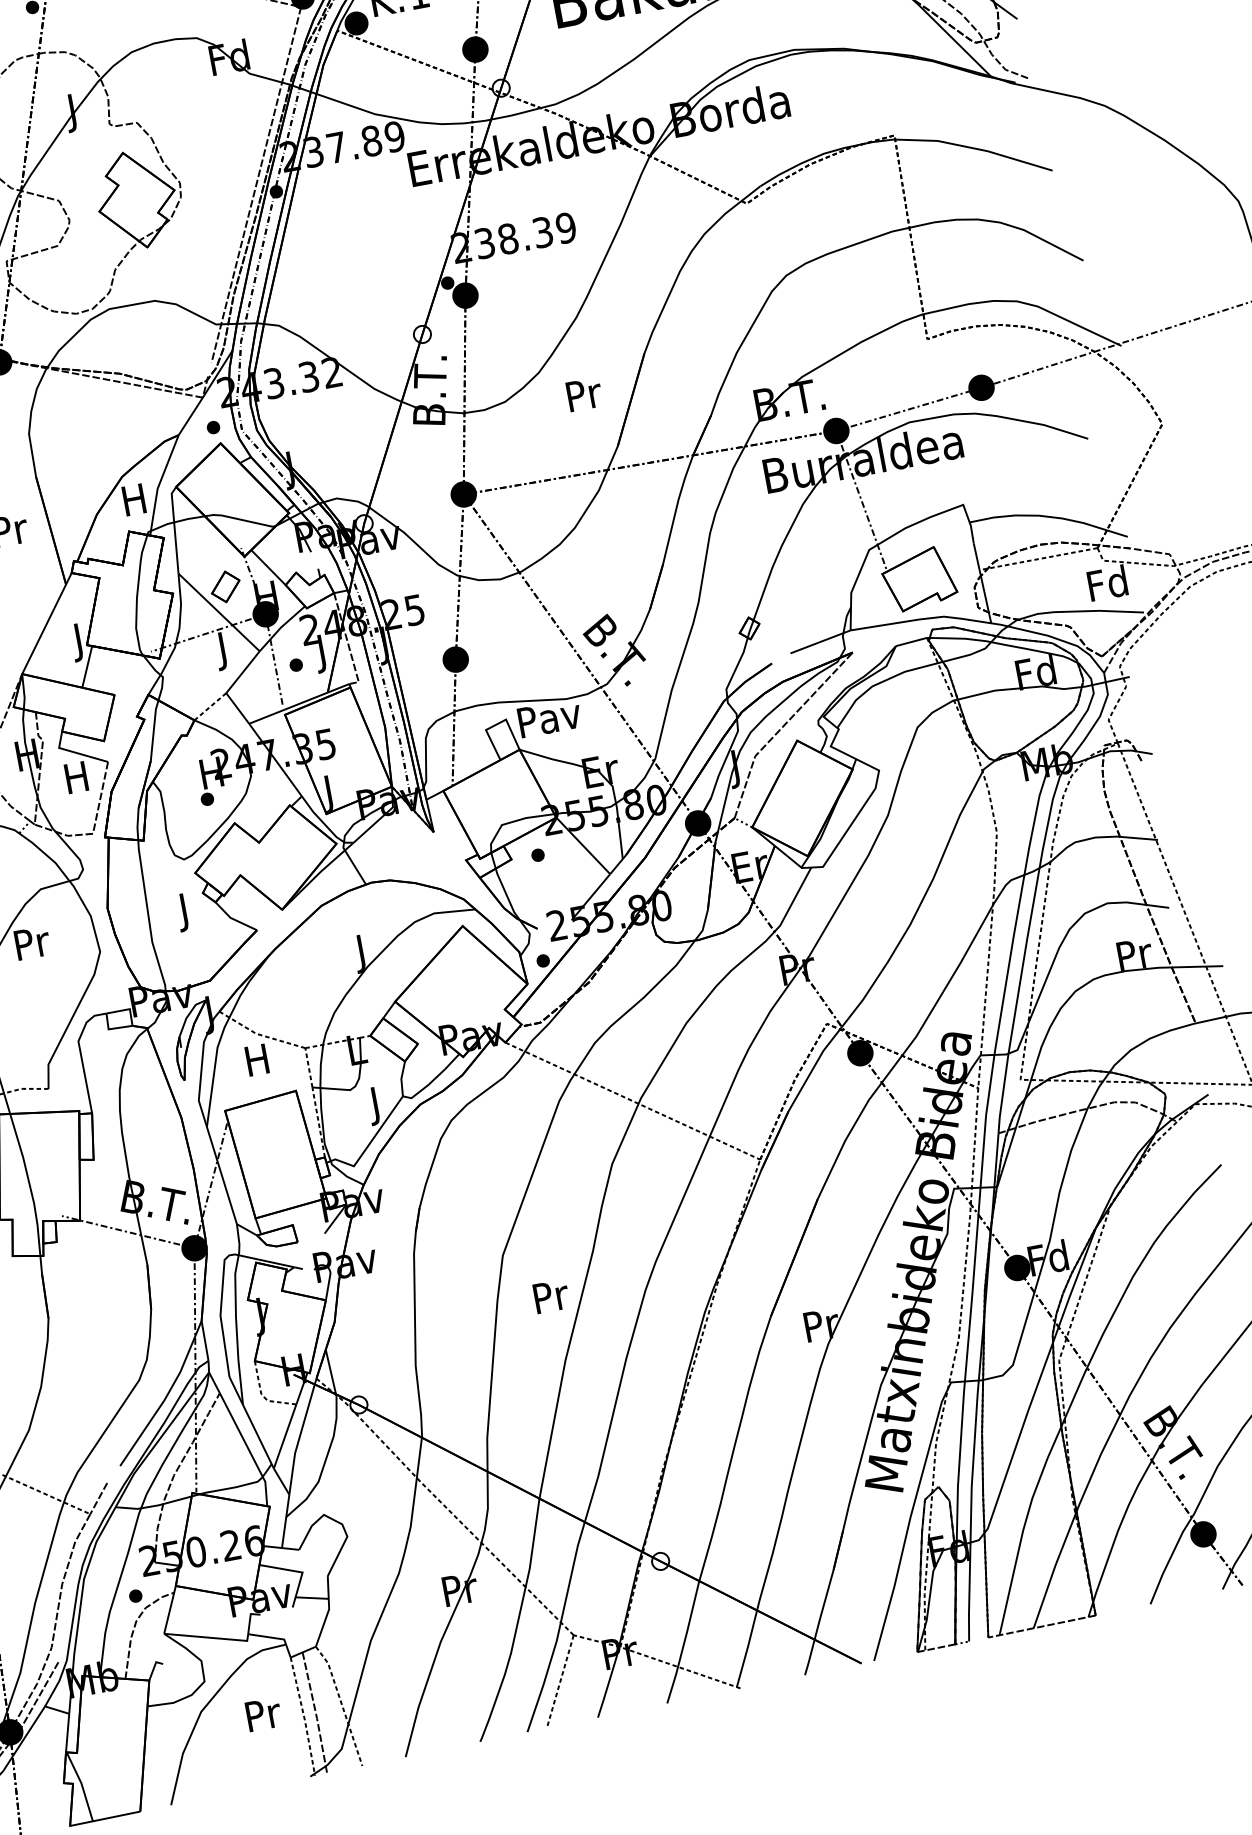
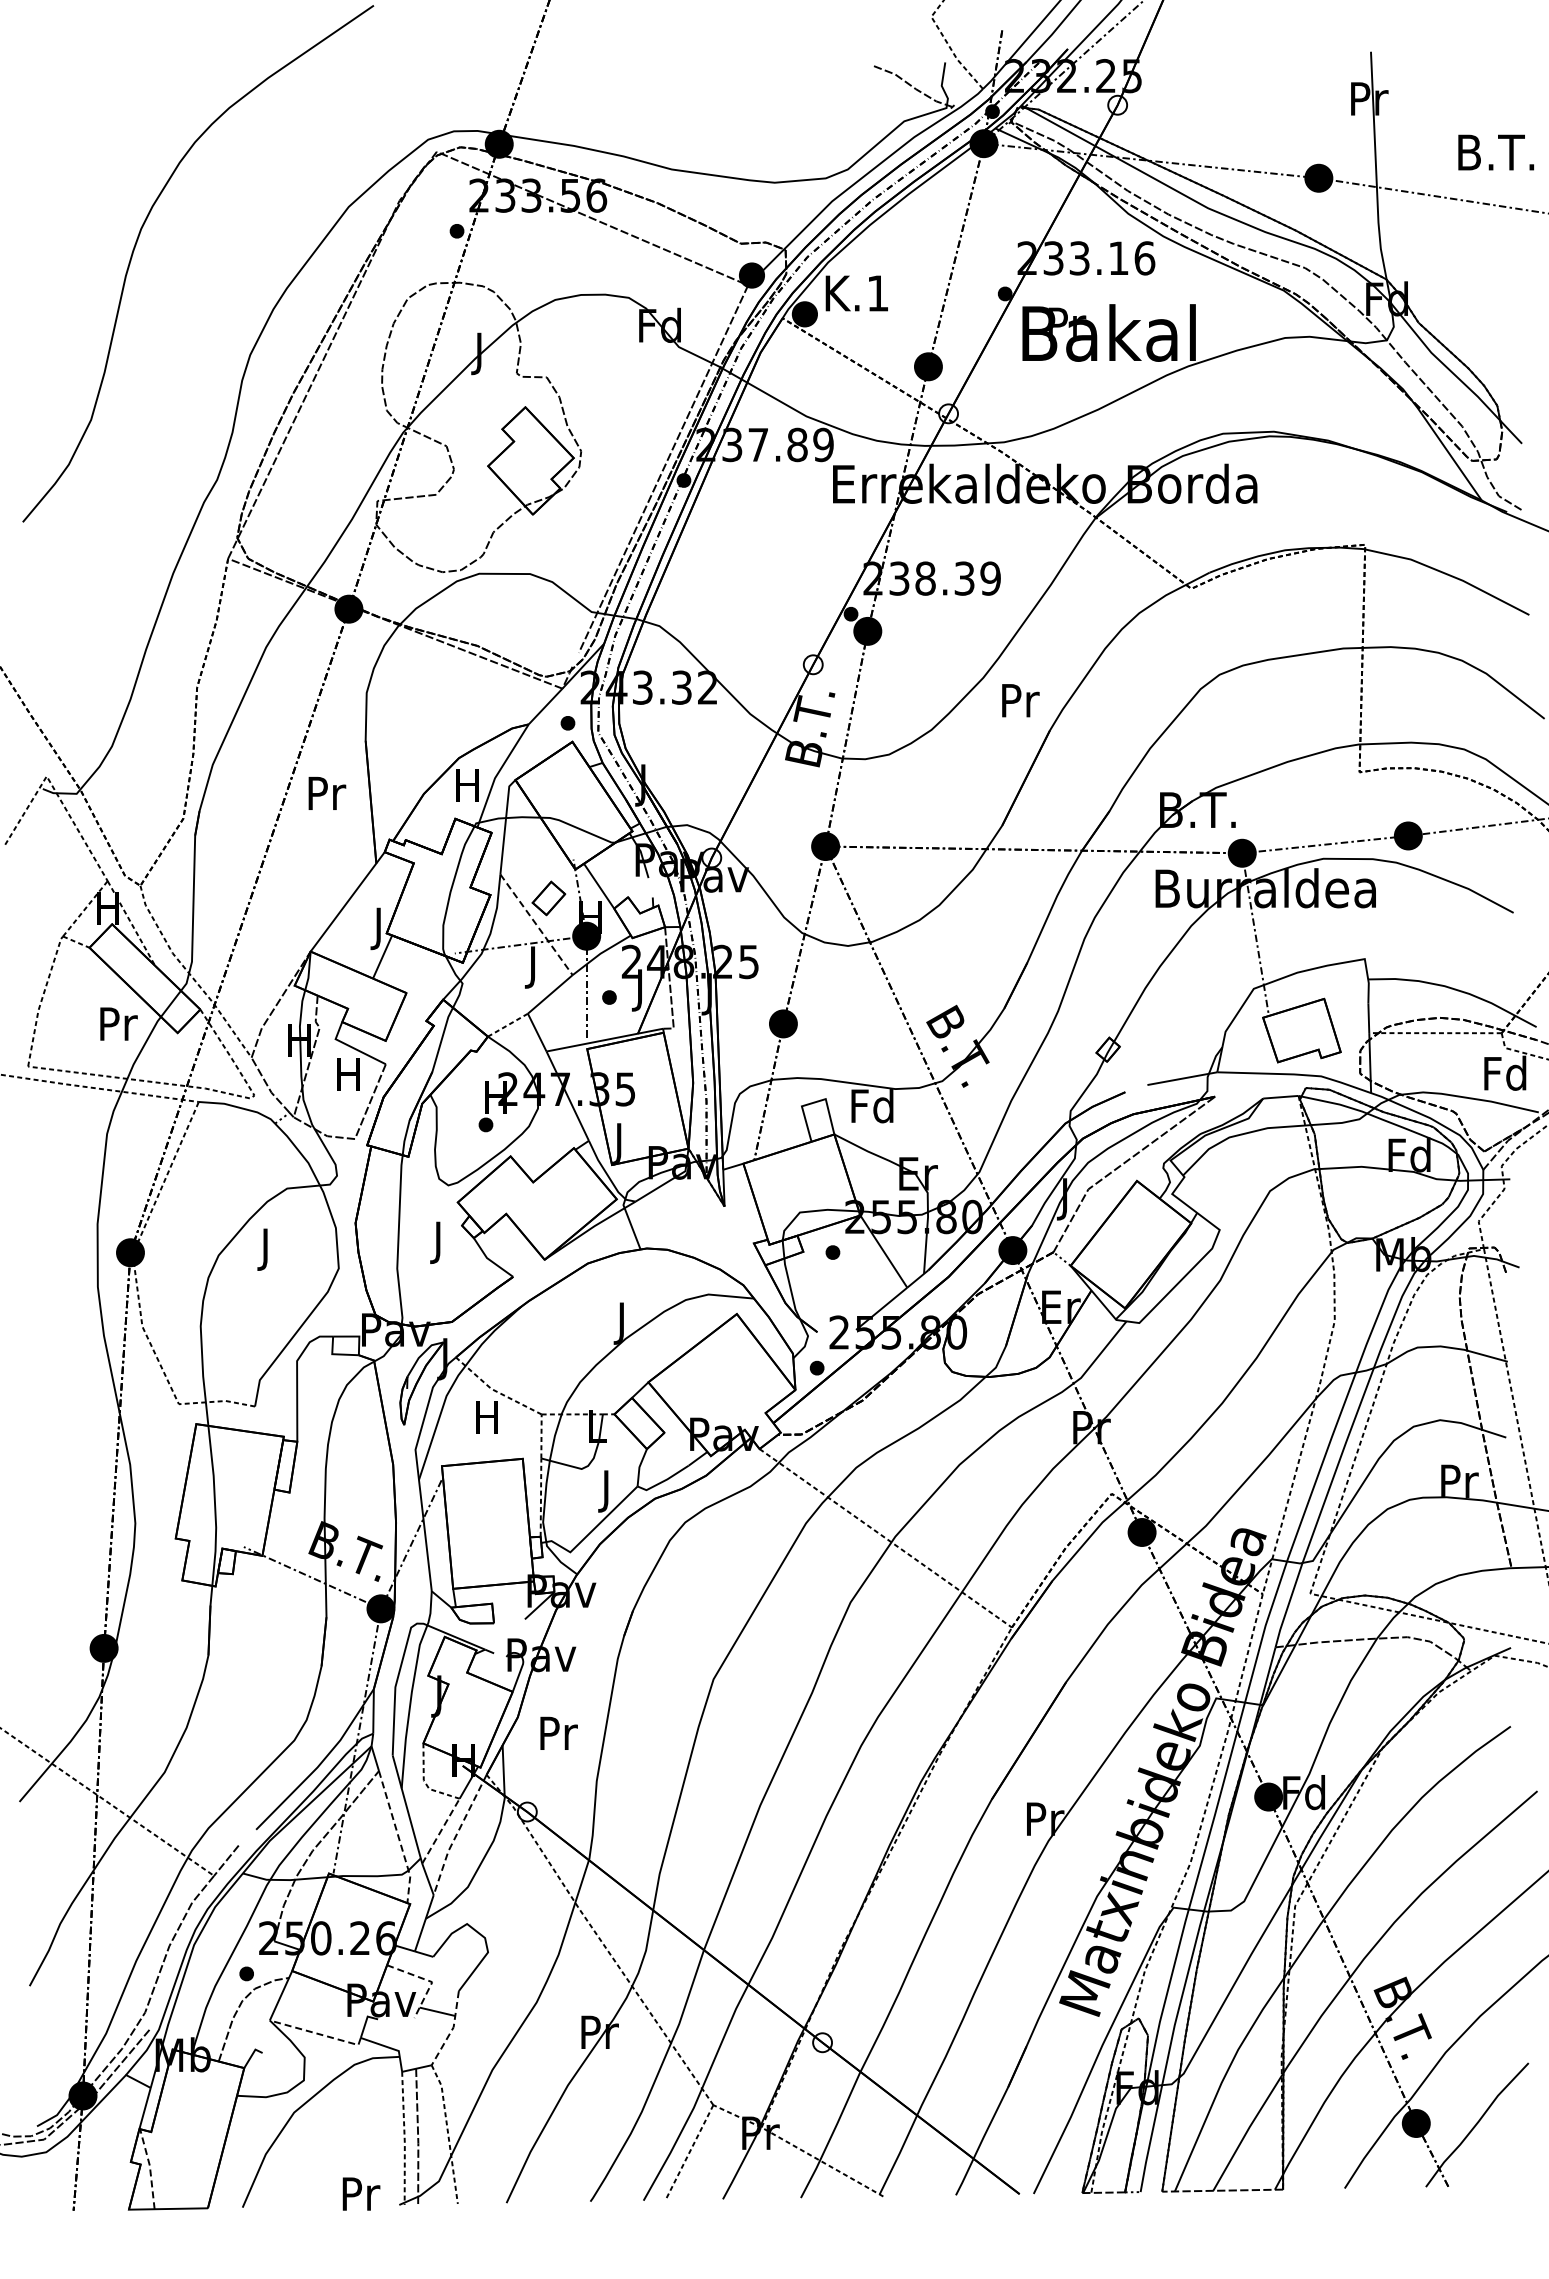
text: (584, 394) -> (1020, 700), moved
line: (219, 612) -> (536, 924), solid -> dashed
text: (549, 718) -> (873, 1106), Pav -> Fd
text: (33, 946) -> (267, 1249), Pr -> J
text: (550, 1295) -> (558, 1732), moved
line: (285, 1435) -> (441, 1830), solid -> dashed
line: (299, 1436) -> (456, 1834), solid -> dashed
line: (248, 1449) -> (398, 1837), solid -> dashed
line: (299, 1572) -> (429, 1981), solid -> dashed
line: (328, 1611) -> (452, 2029), solid -> dashed
line: (208, 1637) -> (317, 2033), solid -> dashed
text: (263, 1713) -> (361, 2193), moved
line: (81, 1784) -> (149, 2166), solid -> dashed

